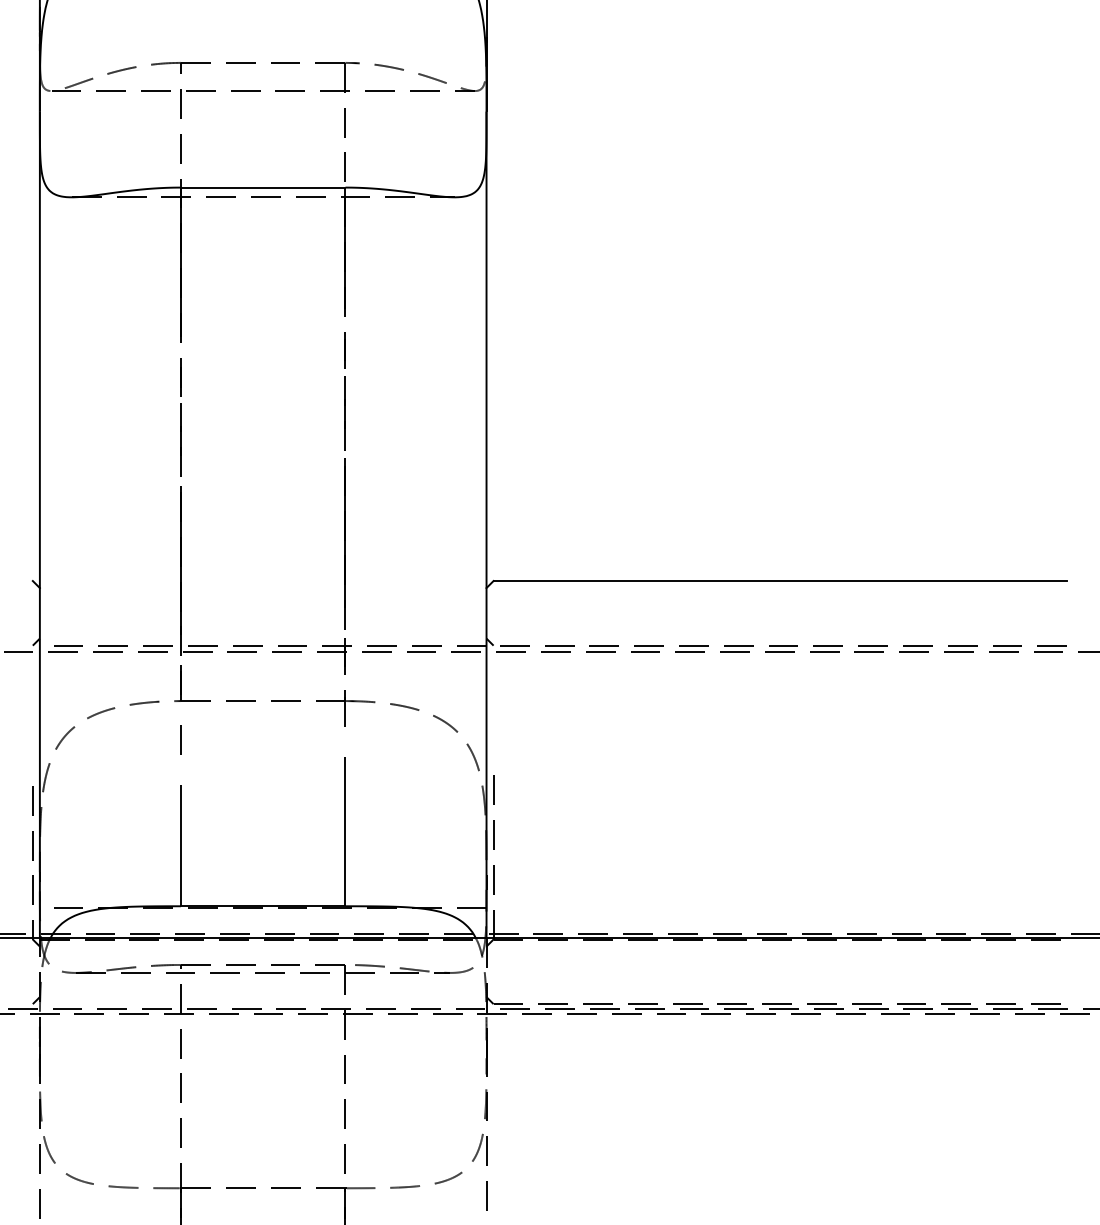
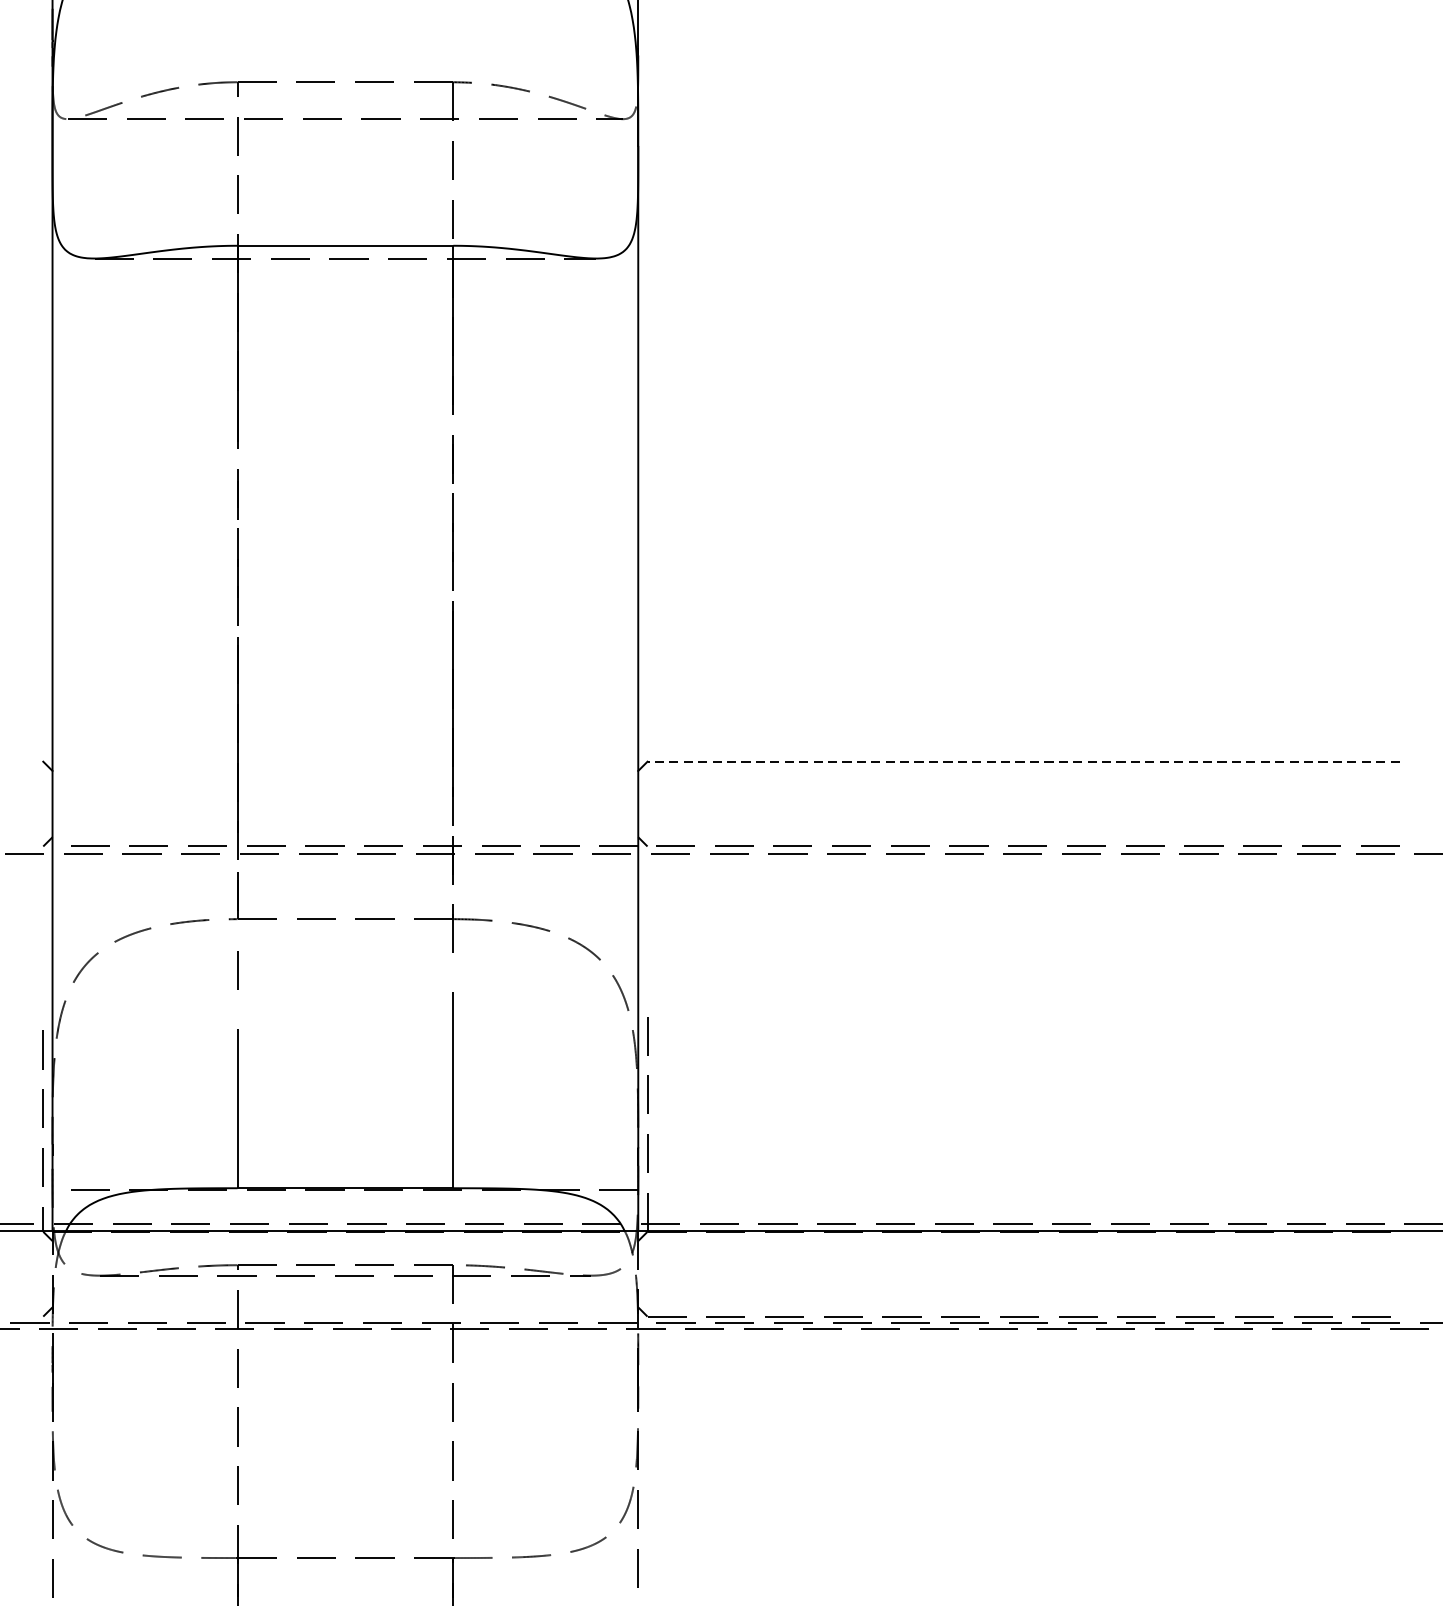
line: (780, 581) -> (1023, 762), solid -> dashed

